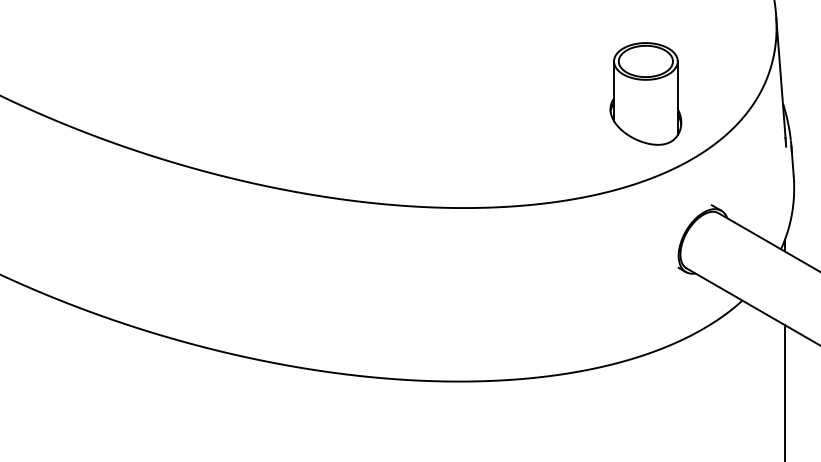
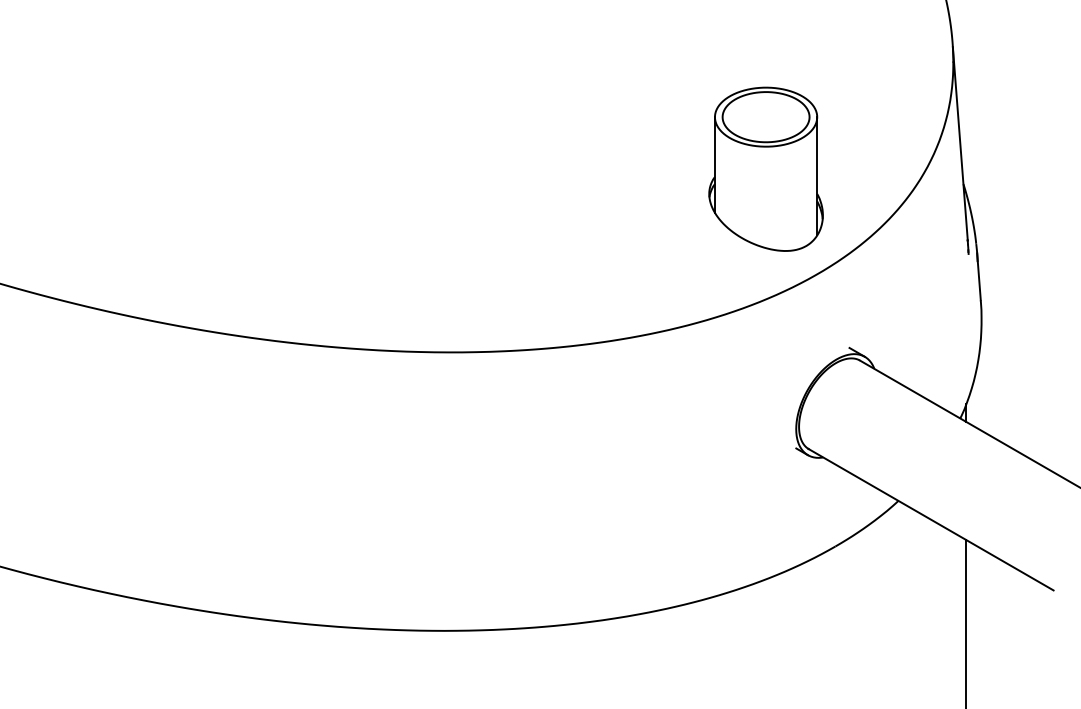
part: (645, 93) -> (765, 168), moved

